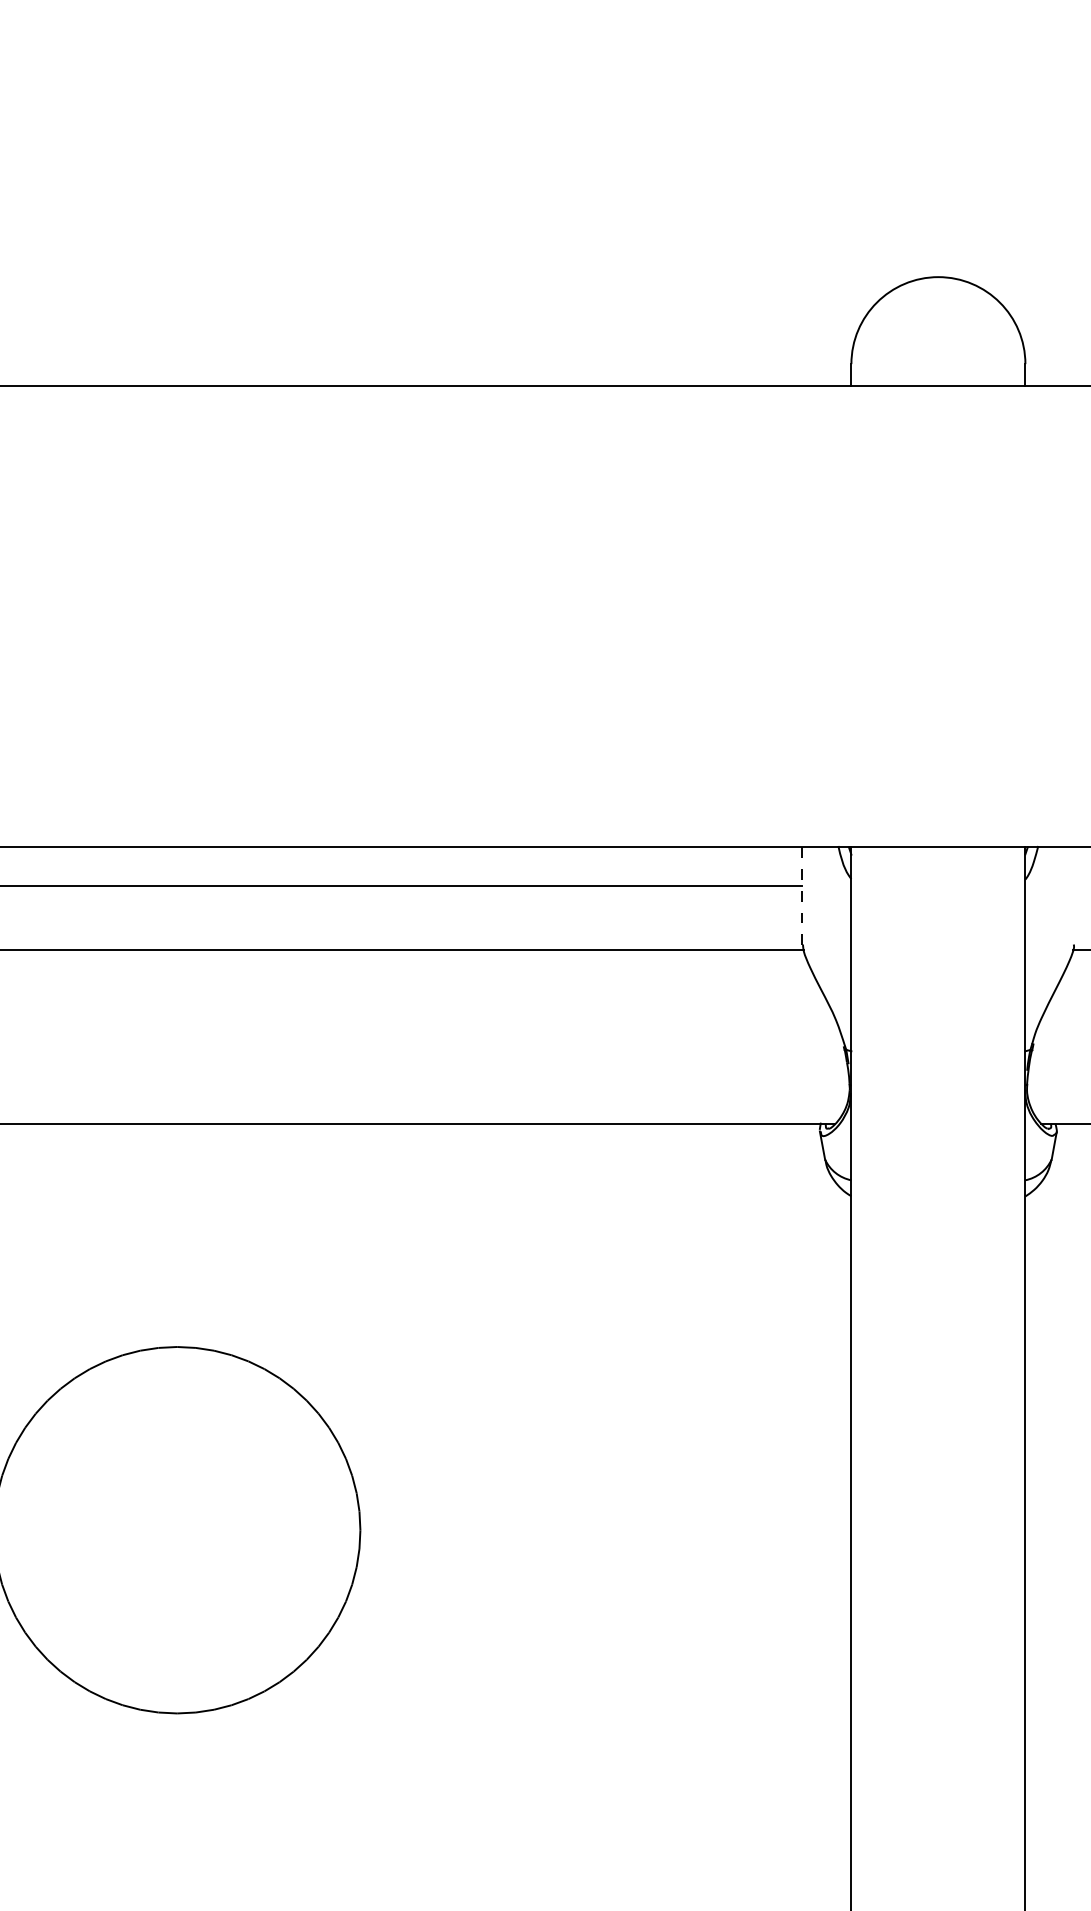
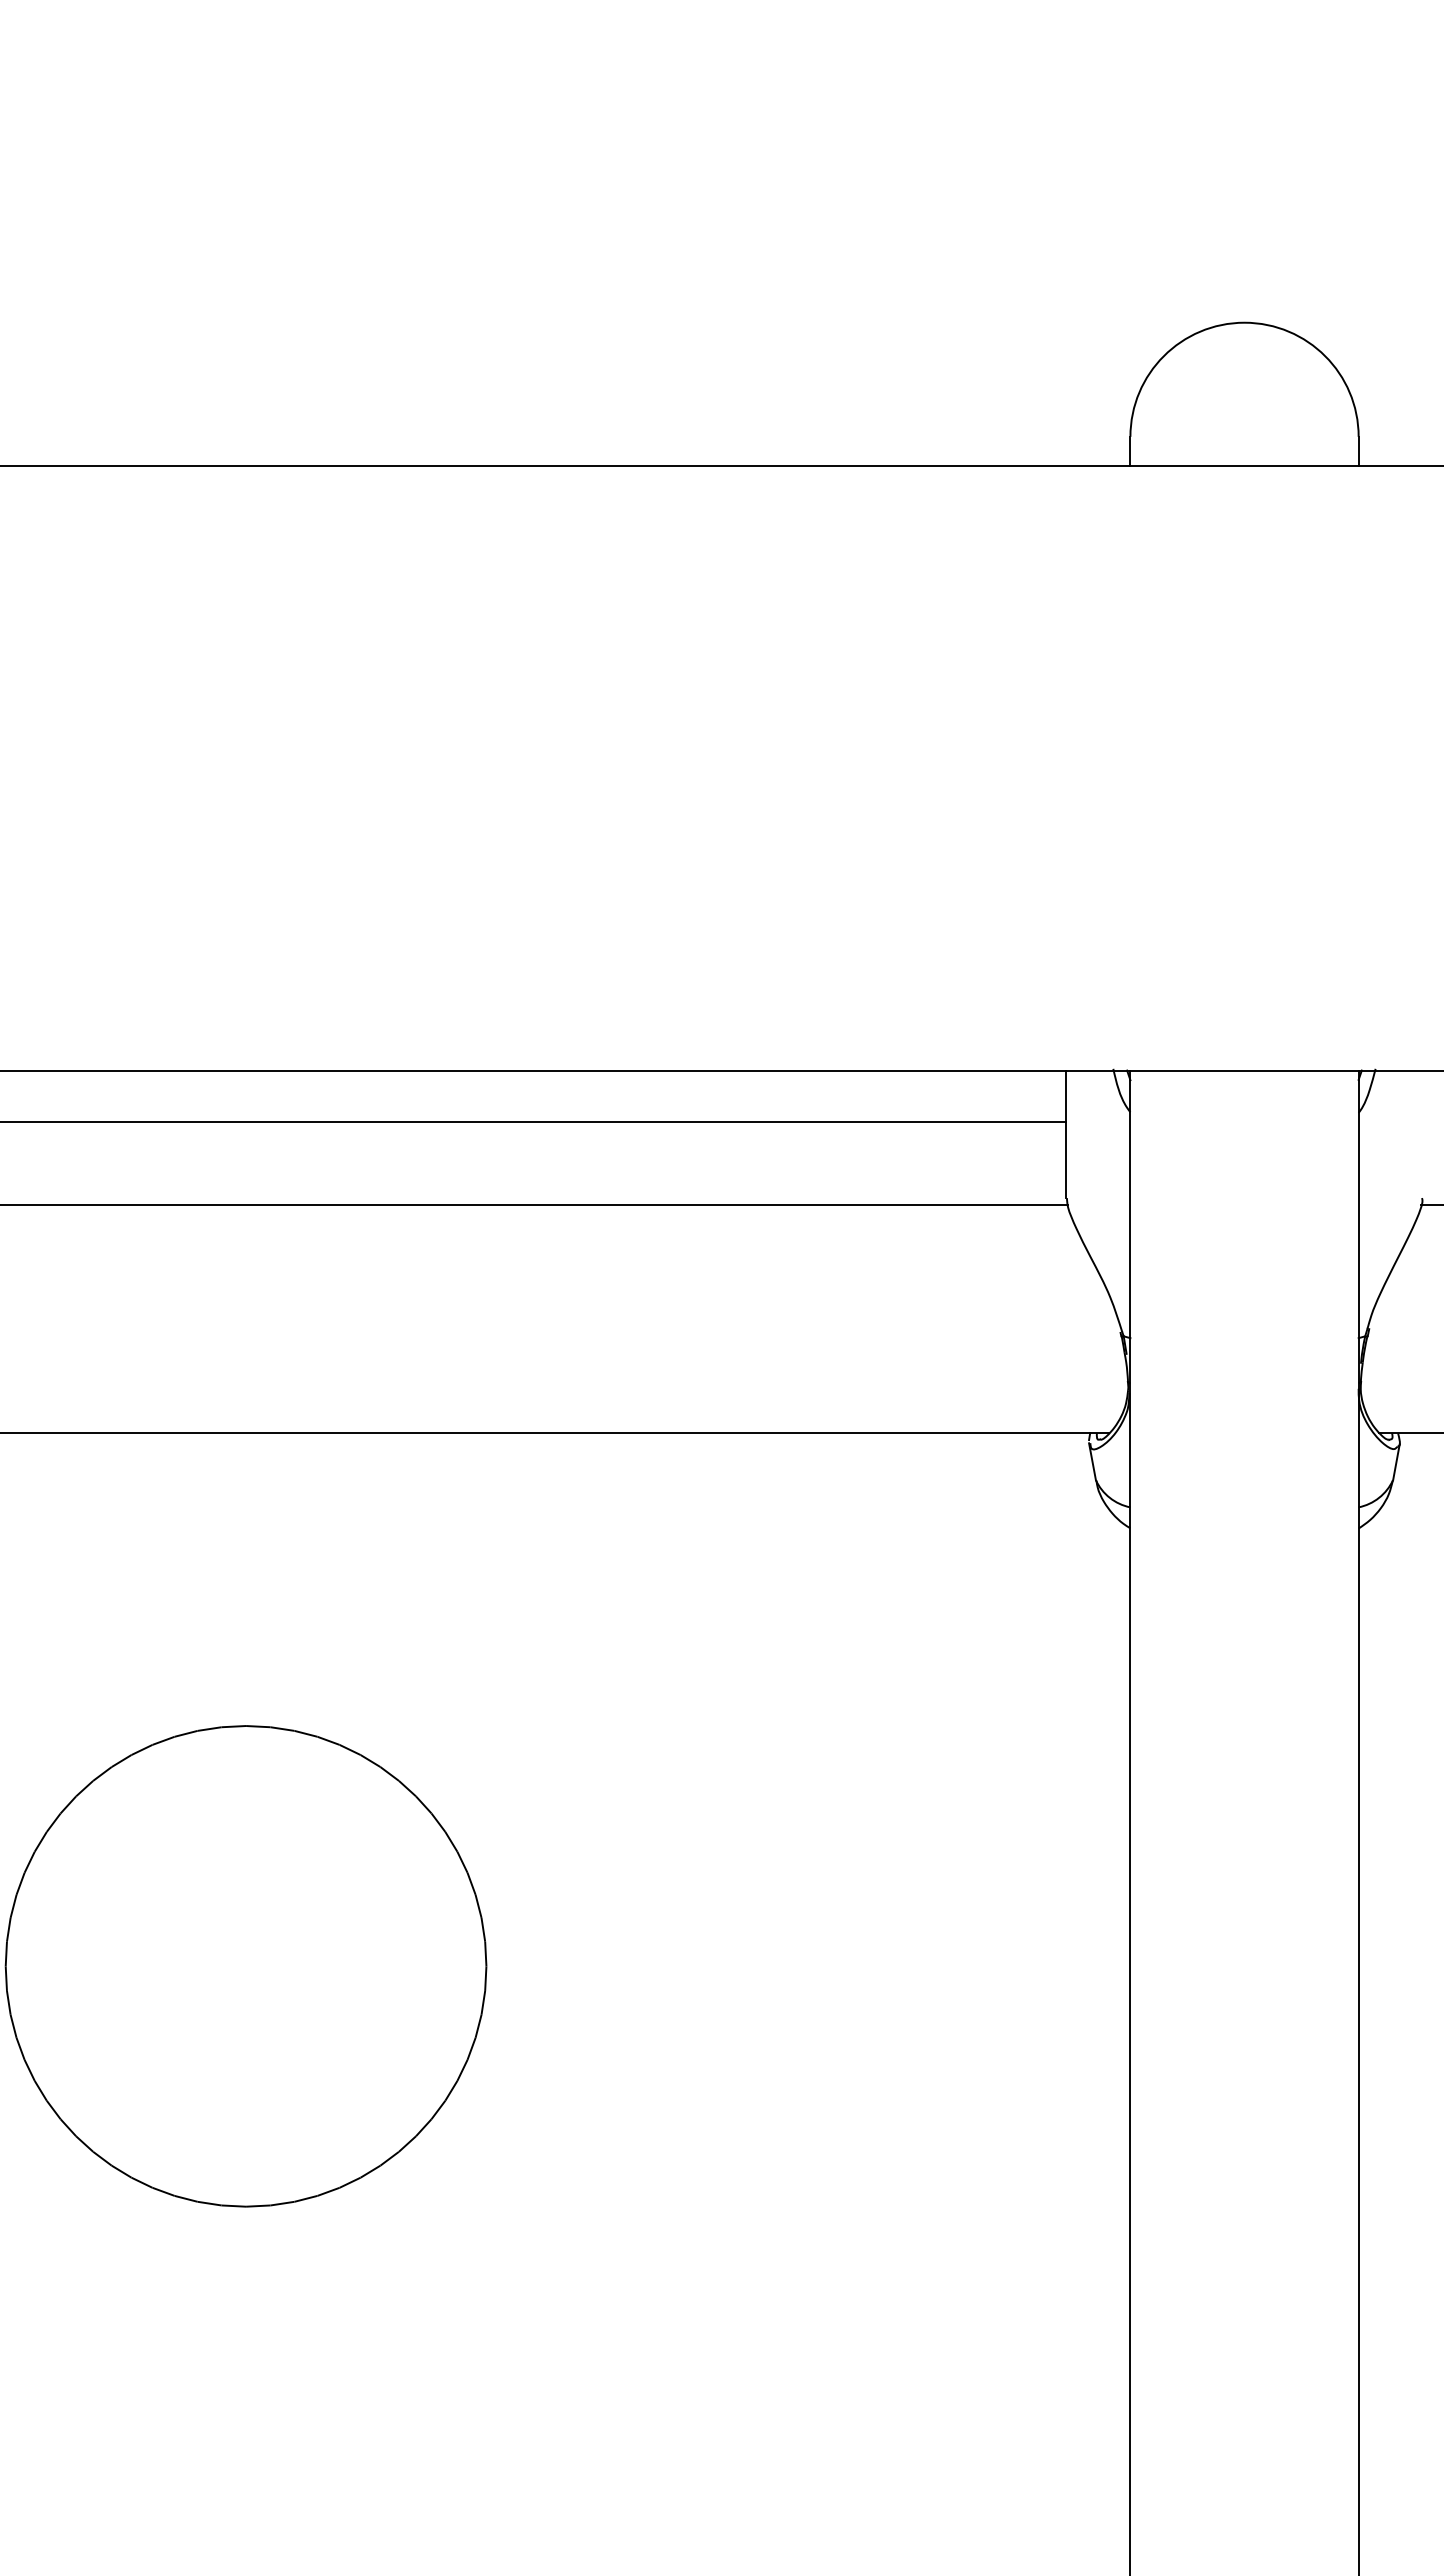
line: (802, 896) -> (1066, 1134), dashed -> solid

